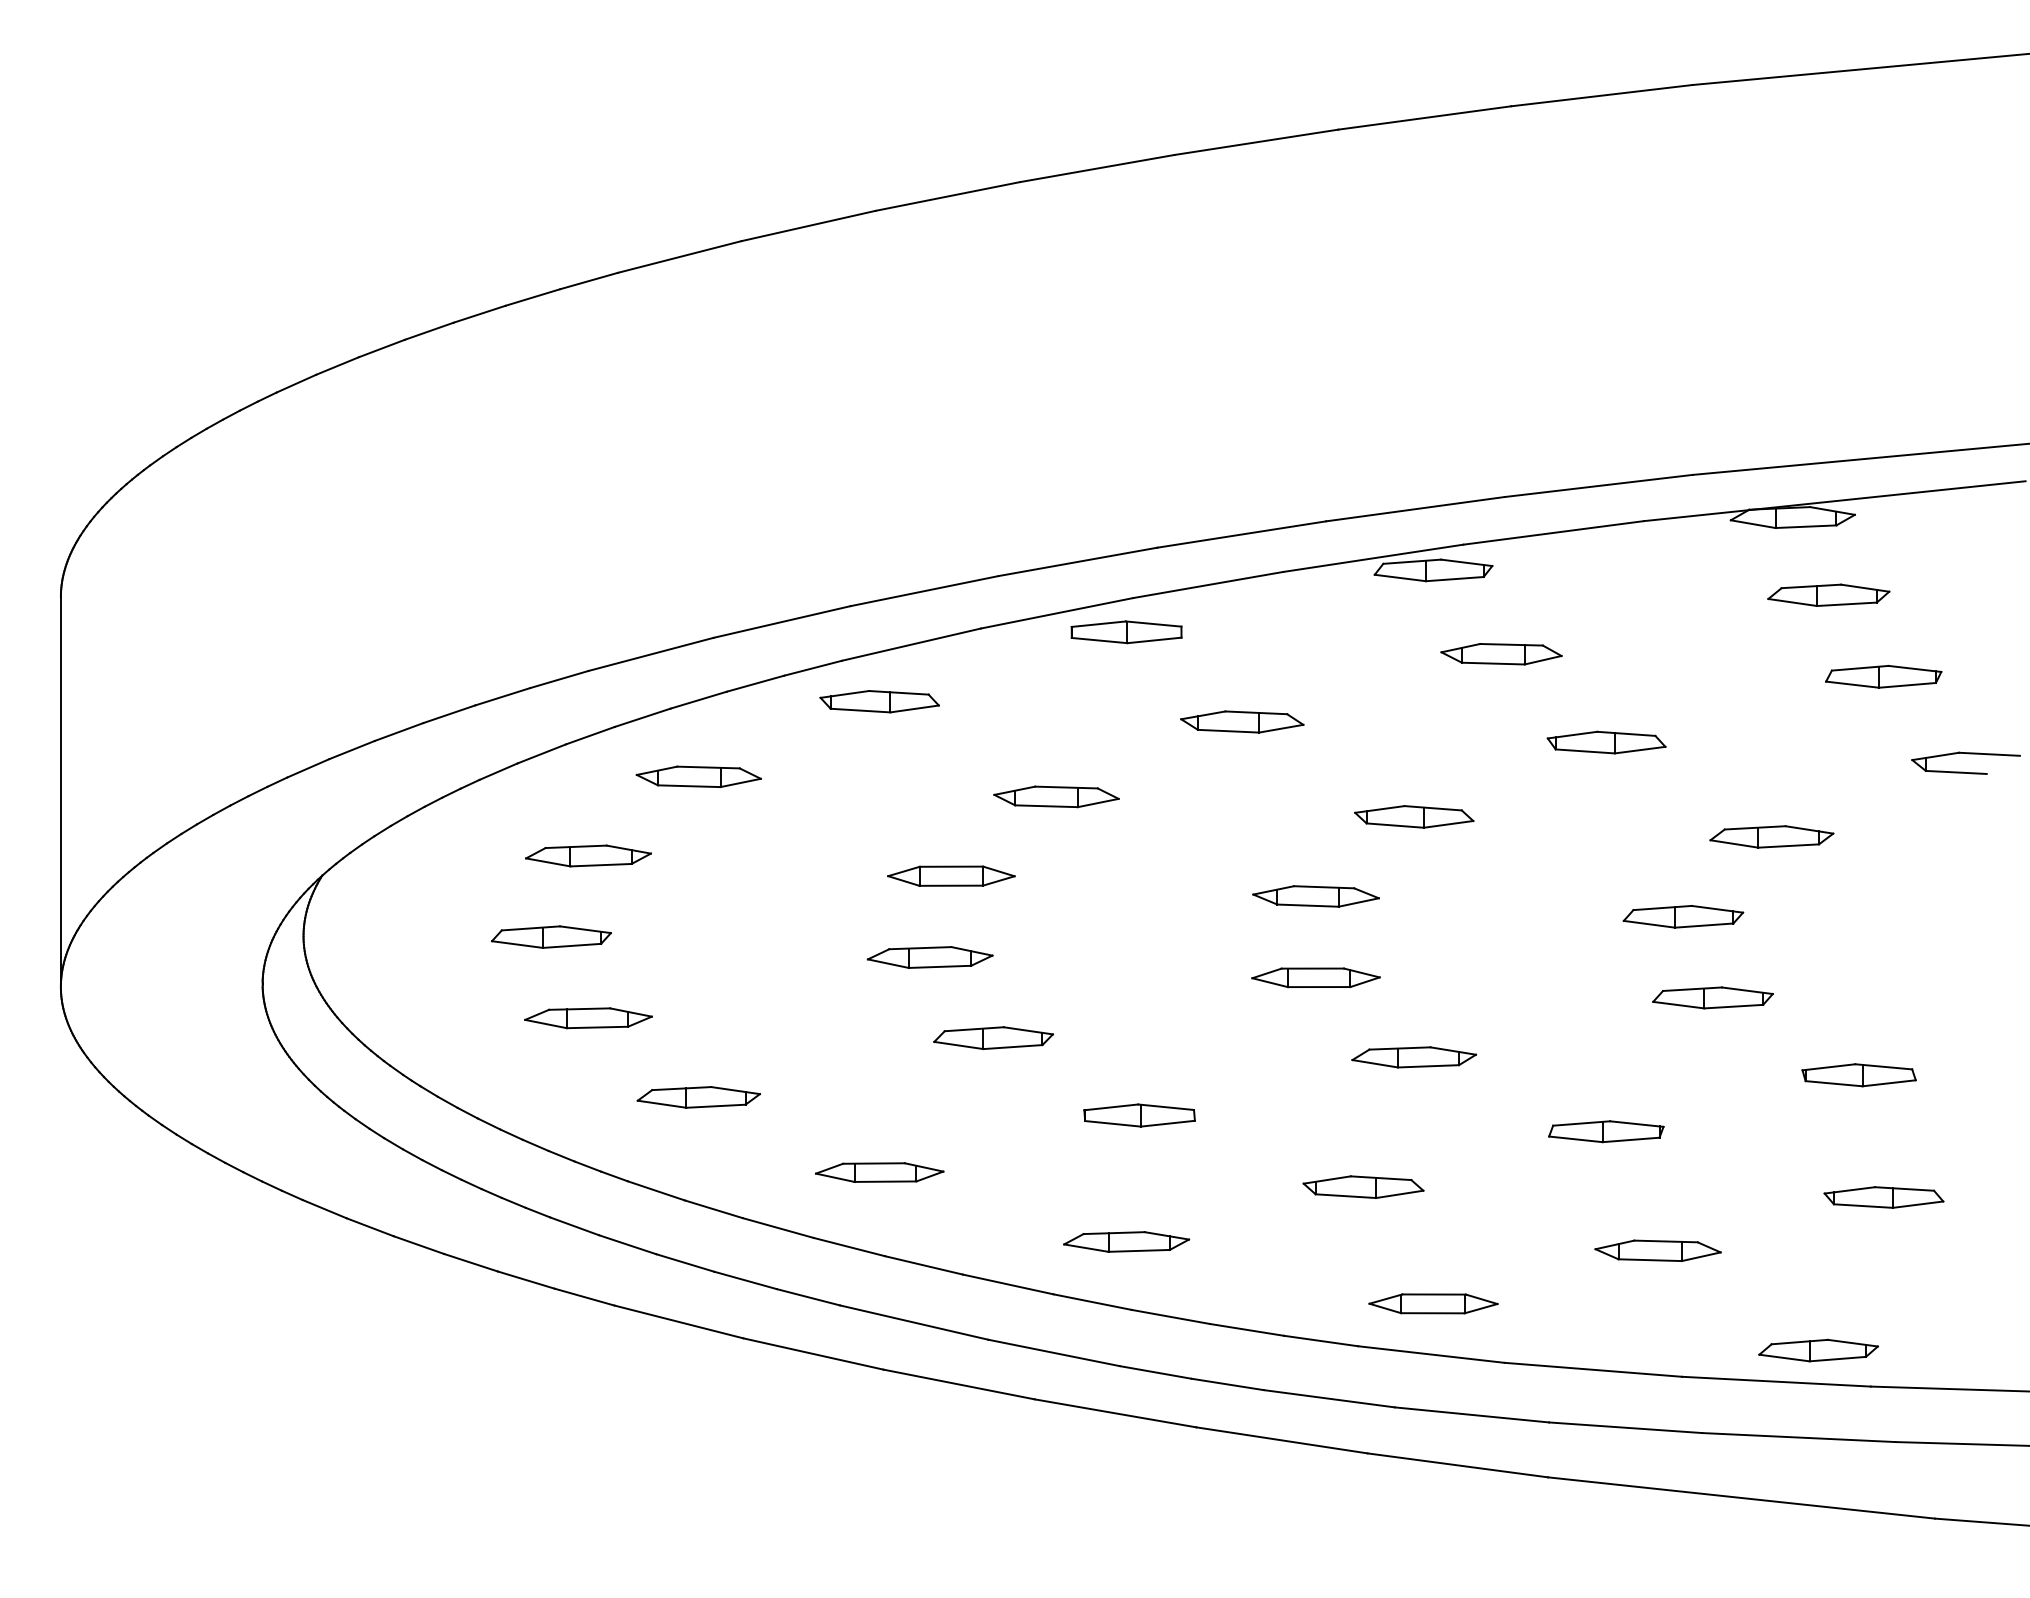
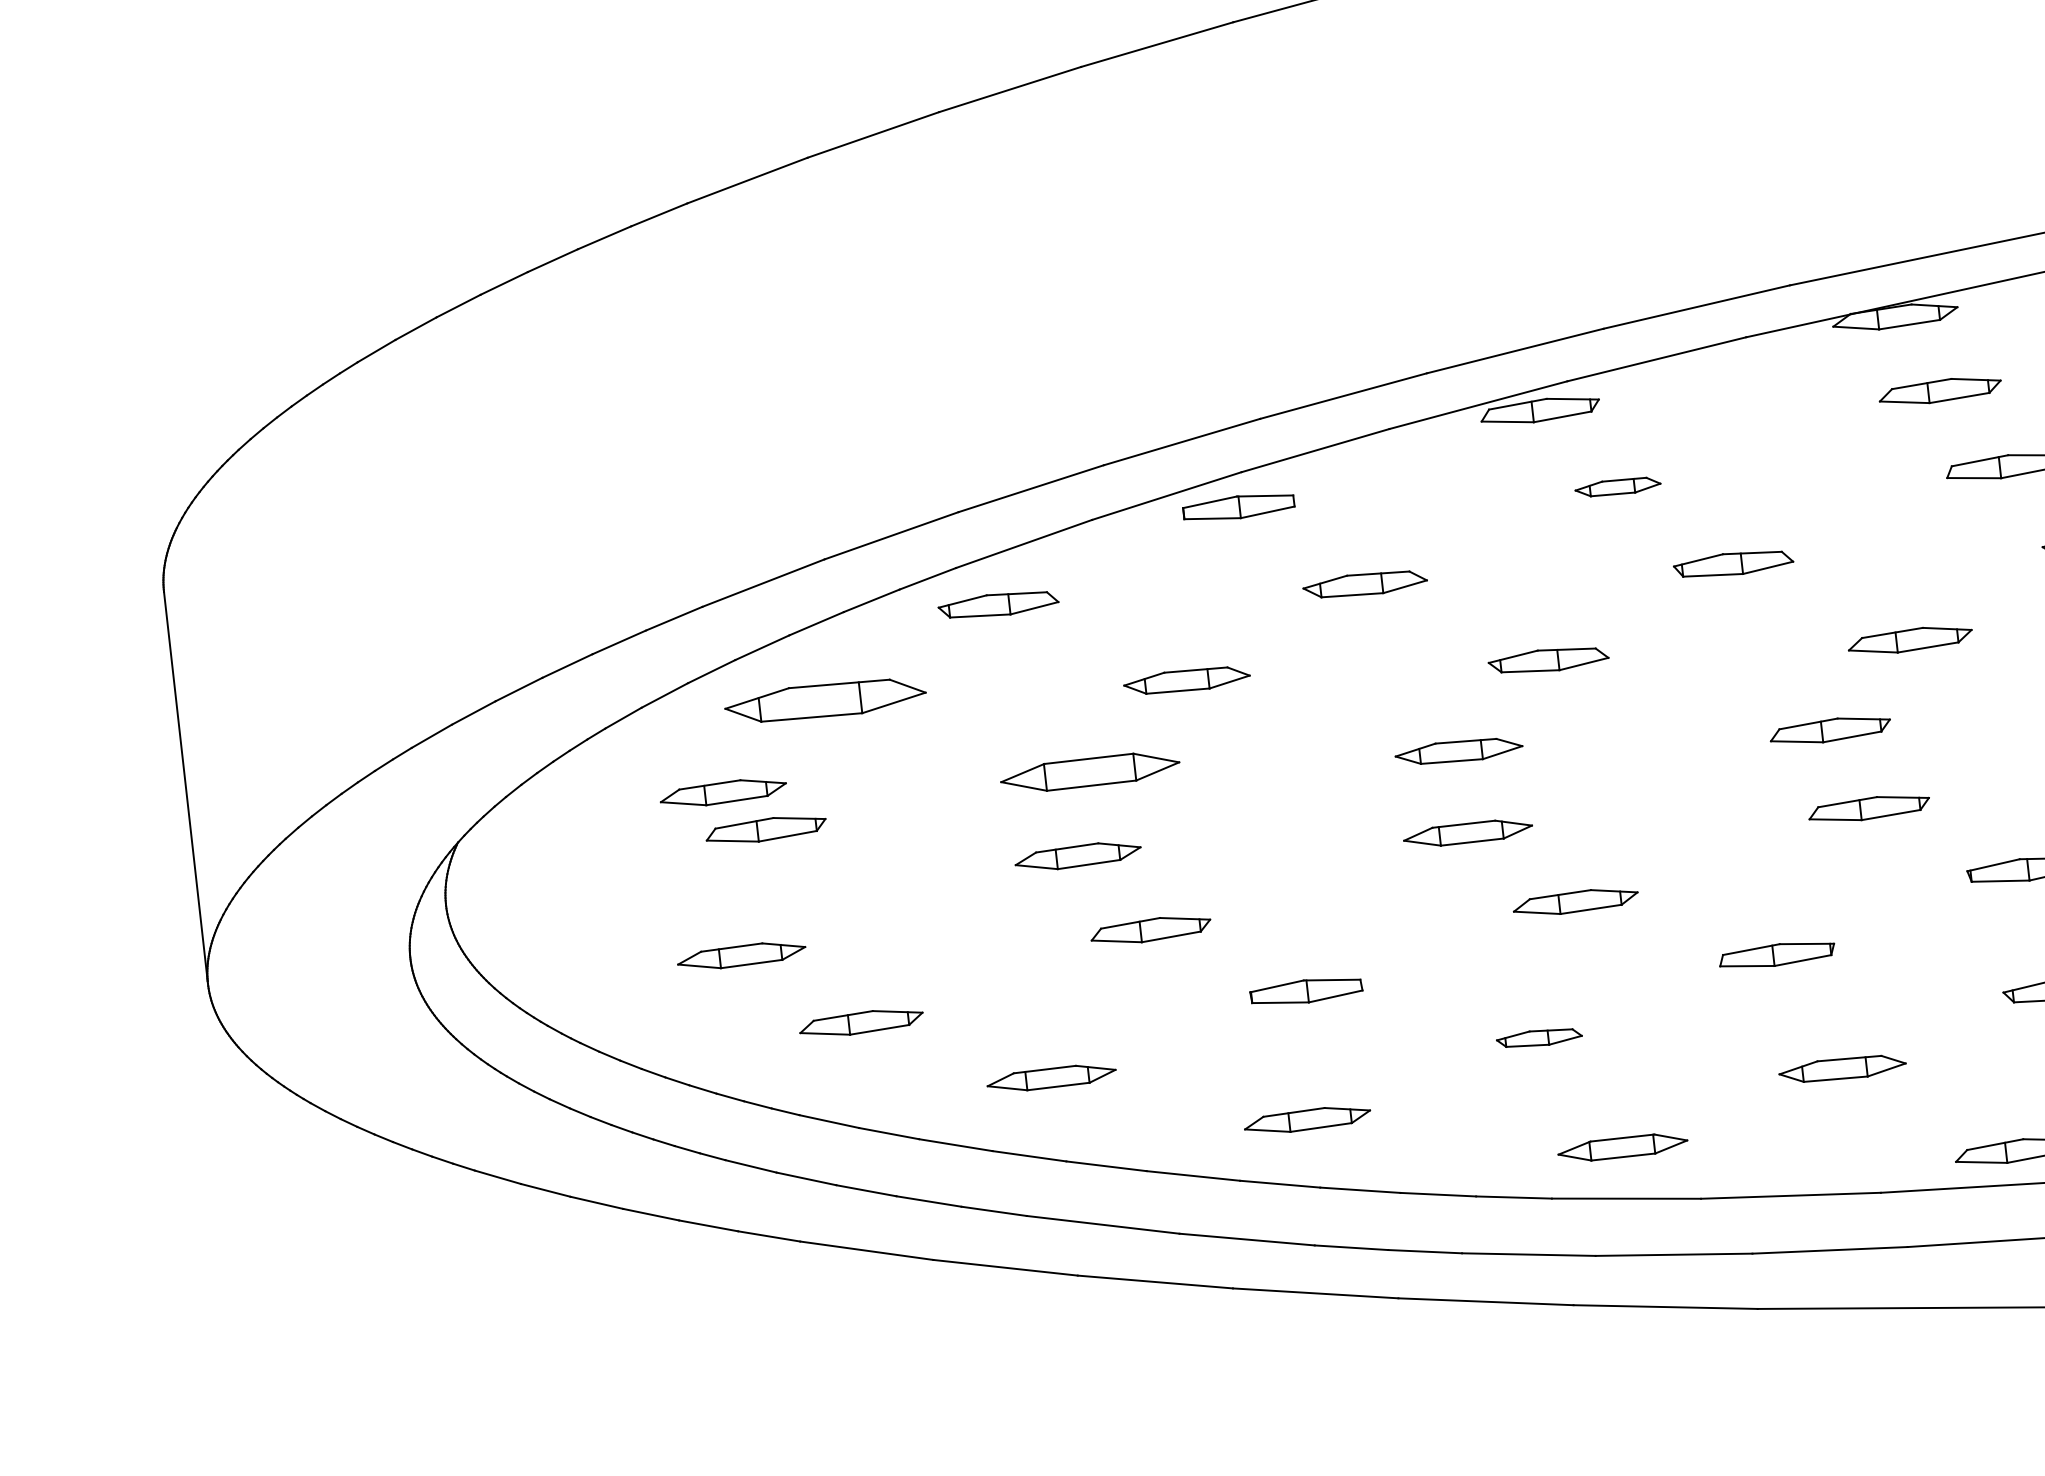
part: (1501, 654) -> (1618, 487), size x0.7
part: (698, 776) -> (824, 700), size x1.6
part: (951, 875) -> (1090, 771), size x1.4
part: (550, 936) -> (765, 829), moved
part: (1363, 1186) -> (1539, 1037), size x0.7

